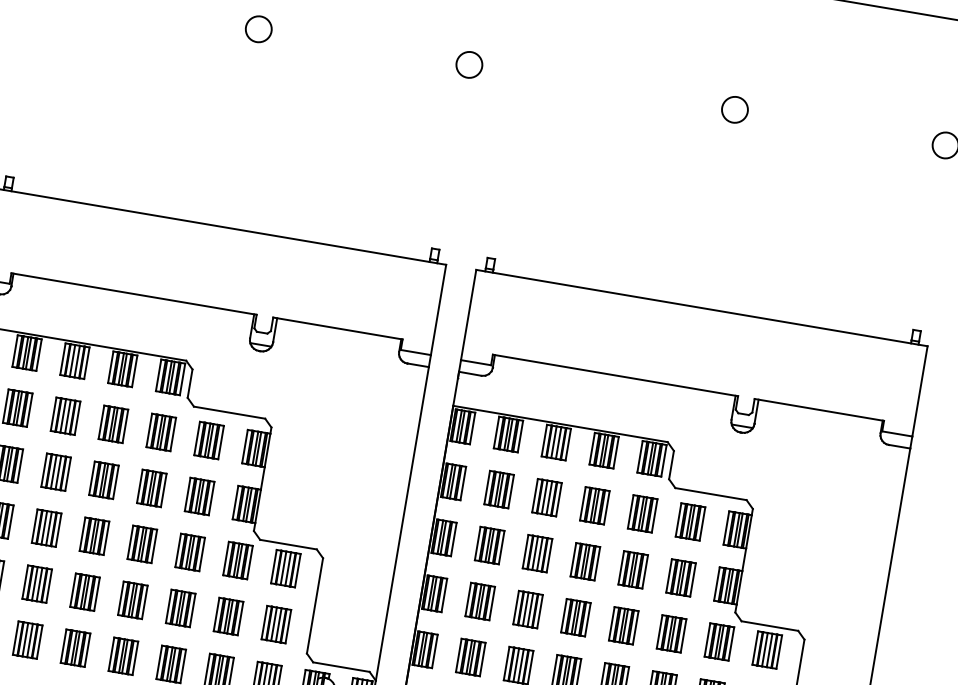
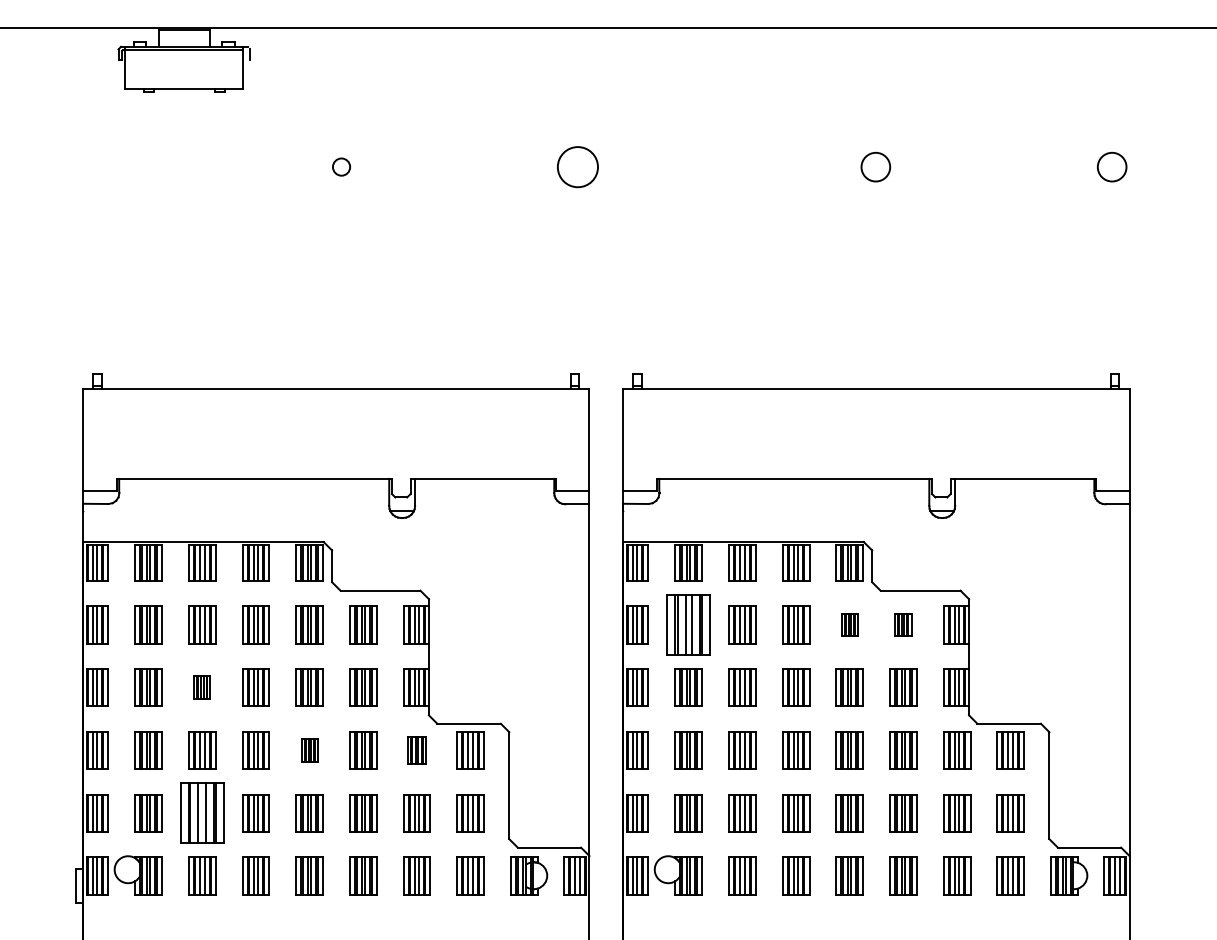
circle: (258, 28) -> (341, 166), size x0.6
circle: (469, 64) -> (577, 166), size x1.4
part: (56, 472) -> (202, 687), size x0.6
part: (499, 489) -> (688, 624), size x1.6
part: (642, 513) -> (849, 624), size x0.6
part: (690, 521) -> (903, 624), size x0.6
part: (142, 544) -> (309, 750), size x0.6
part: (237, 560) -> (416, 750), size x0.7
part: (37, 584) -> (202, 813), size x1.6

